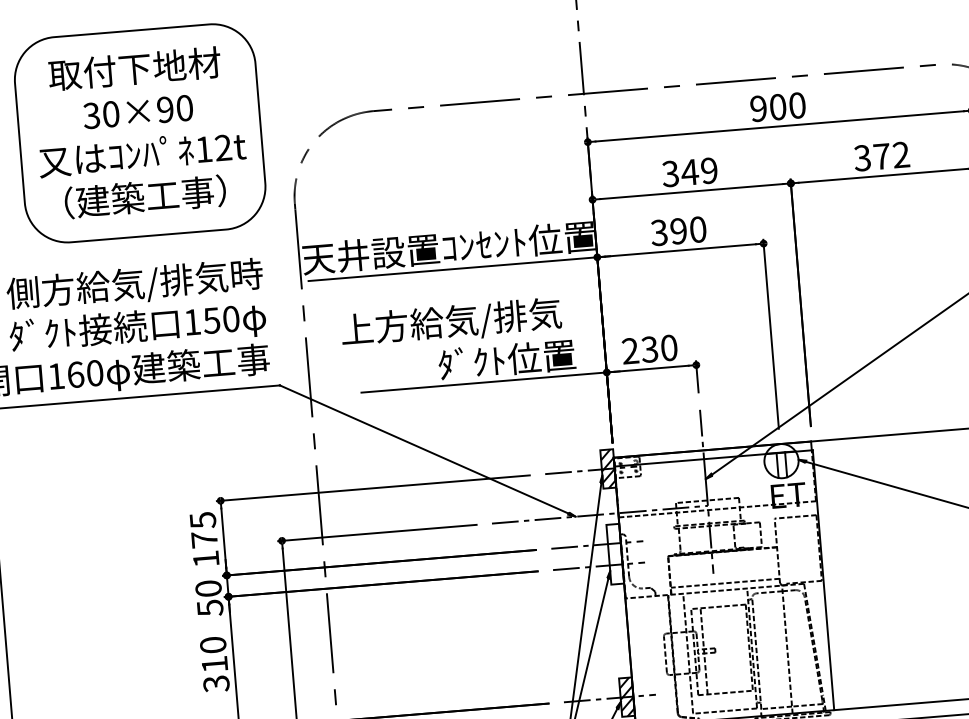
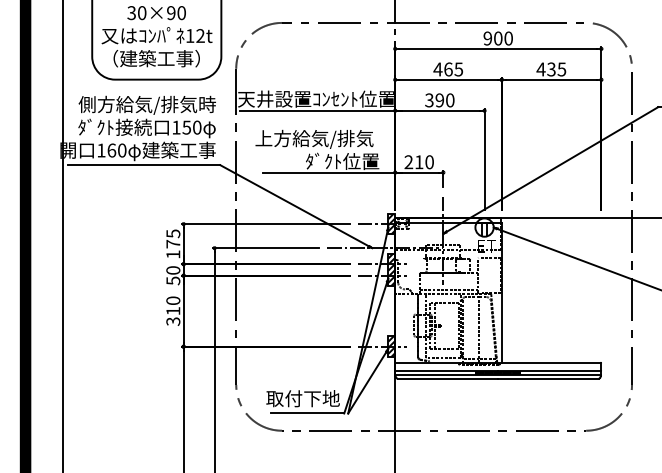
text: (881, 156) -> (551, 69), 372 -> 435
text: (690, 172) -> (448, 69), 349 -> 465
text: (648, 350) -> (418, 162), 230 -> 210
hatch: (614, 553) -> (391, 269), added

